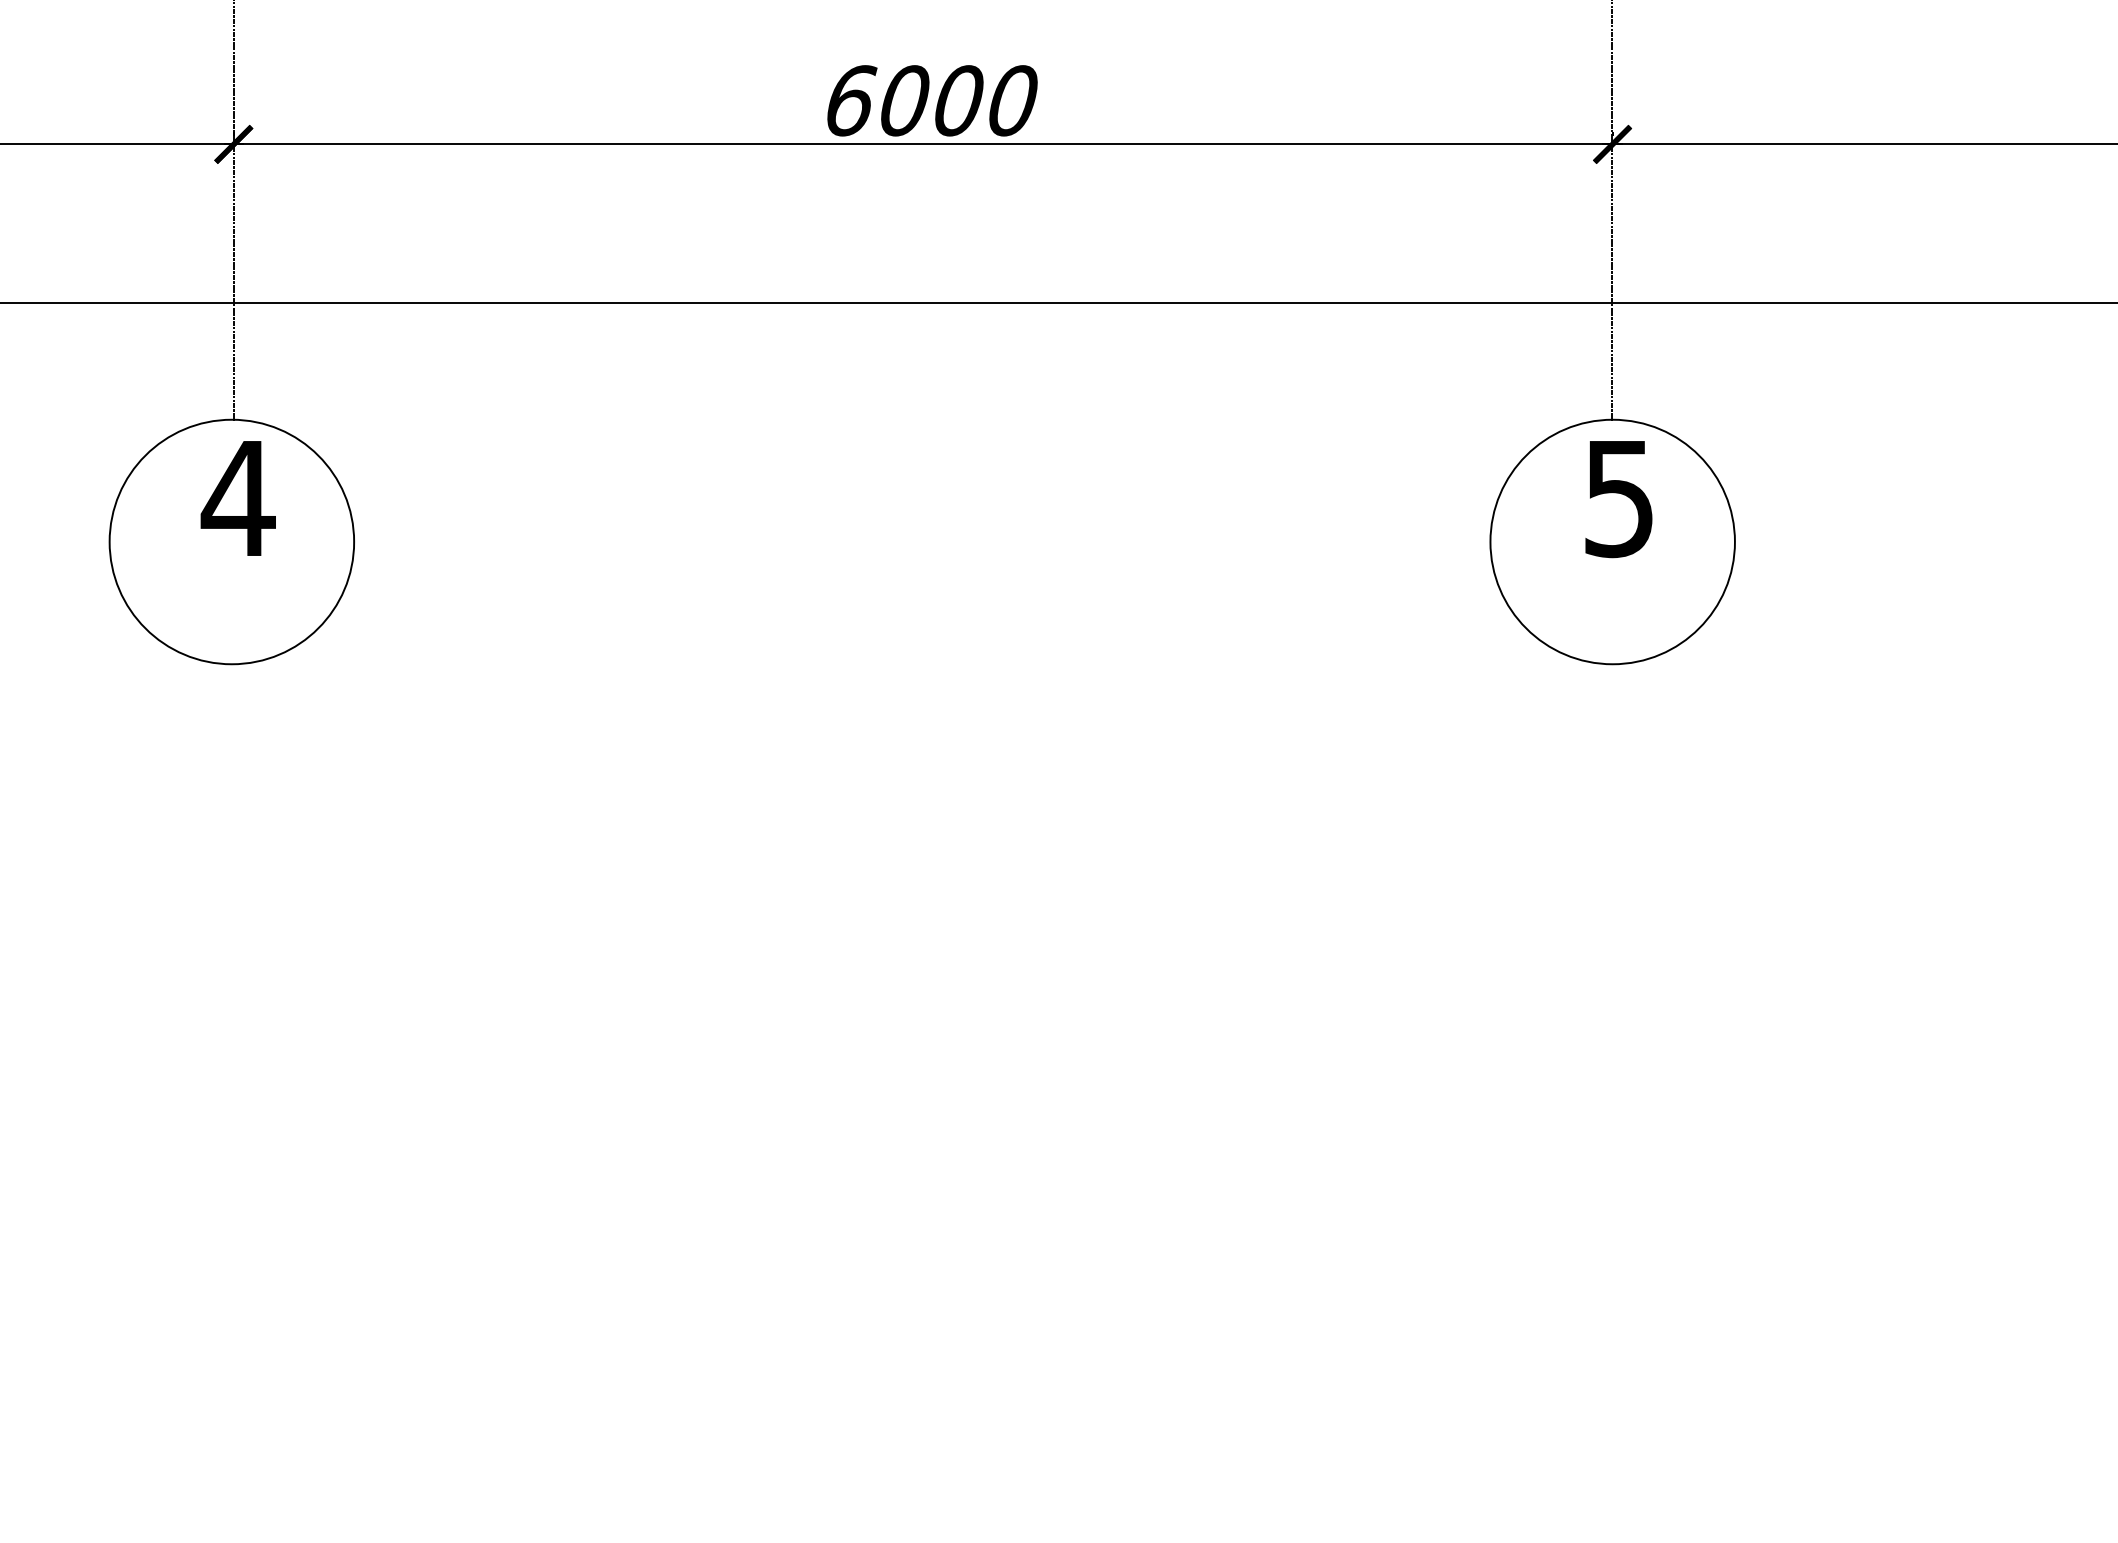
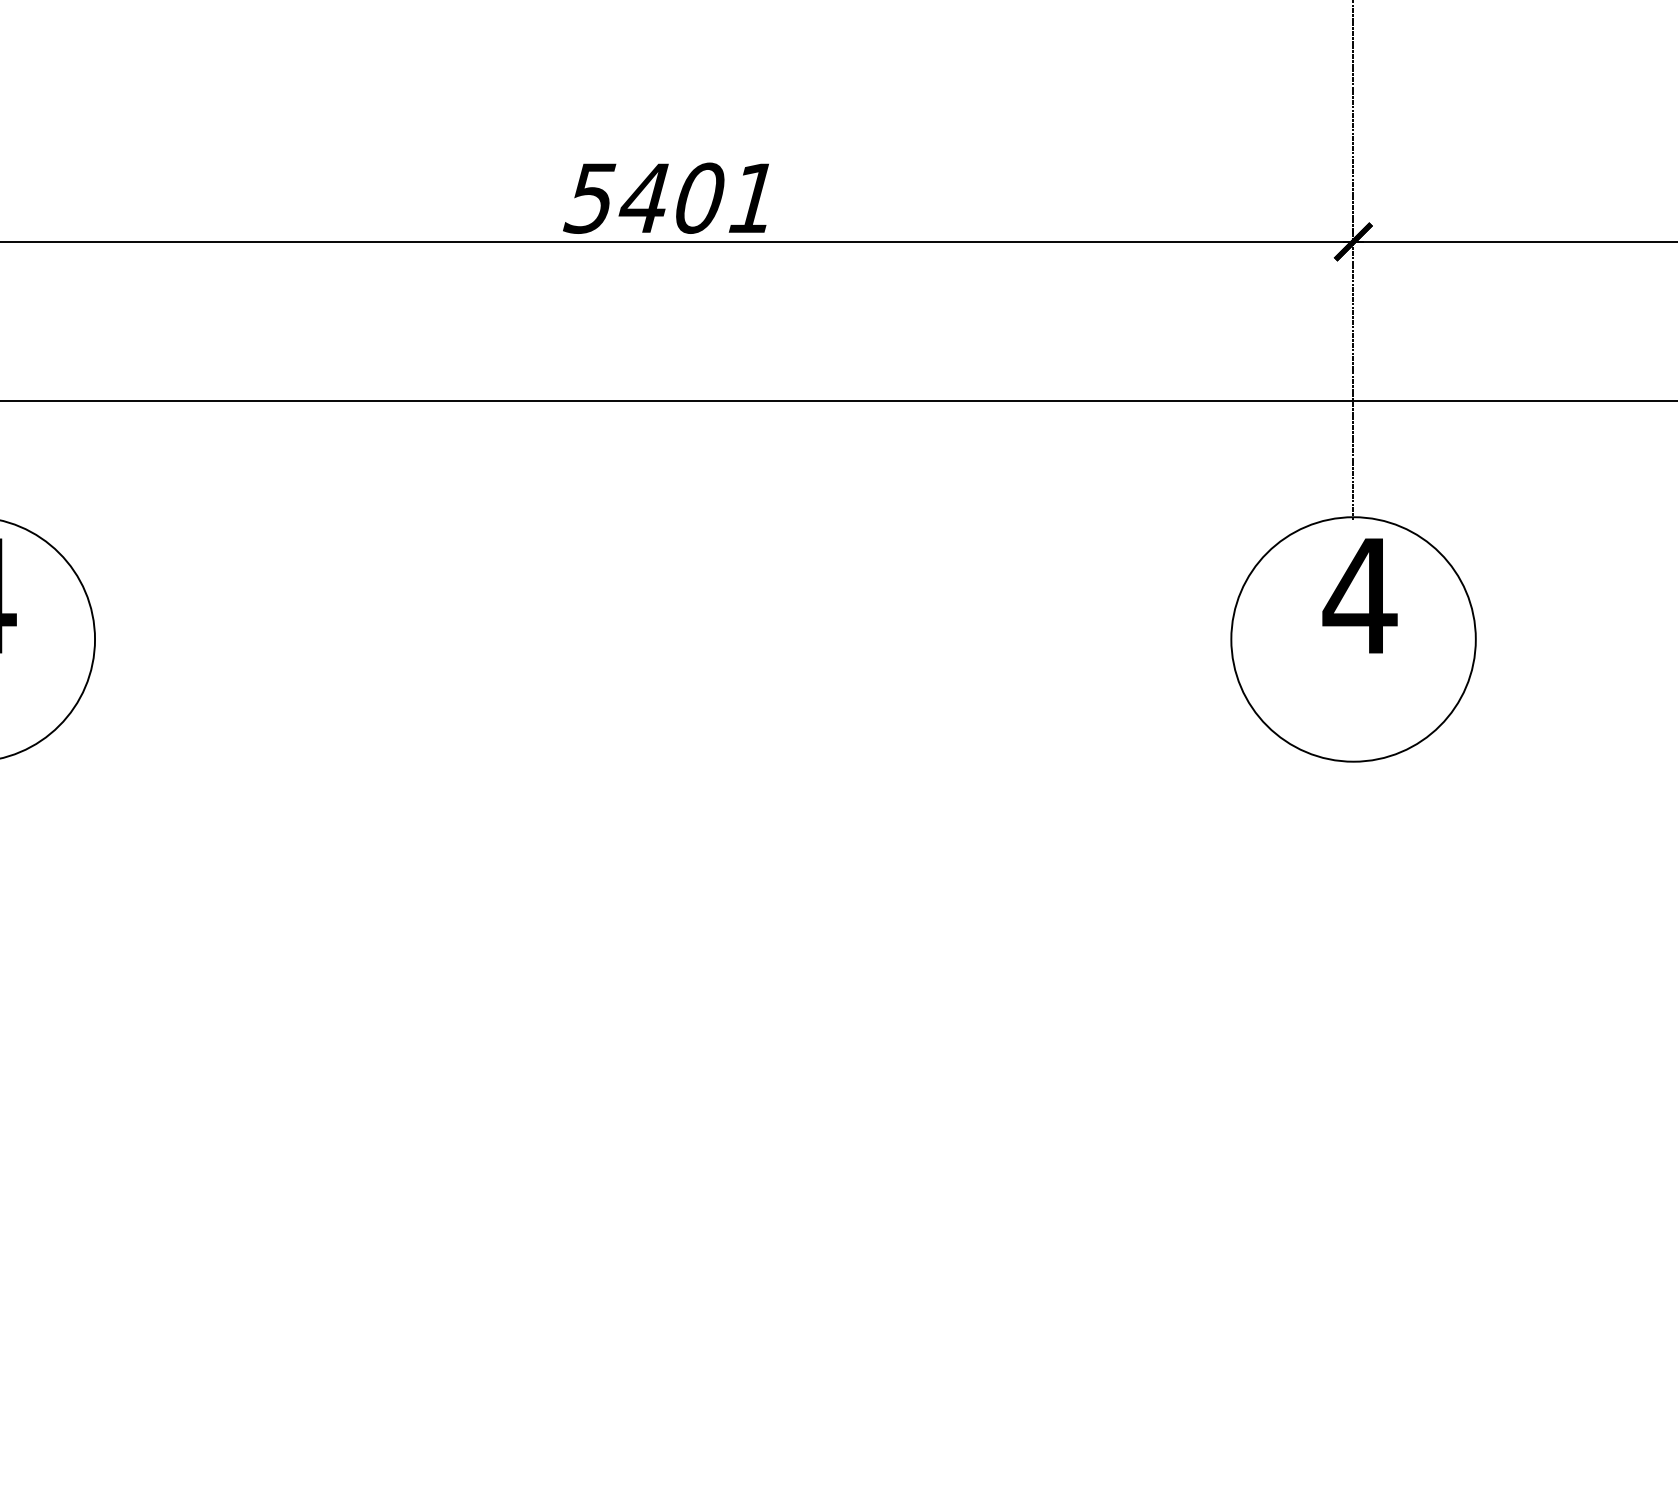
text: (929, 100) -> (670, 197), 6000 -> 5401
text: (1618, 499) -> (1359, 596), 5 -> 4

